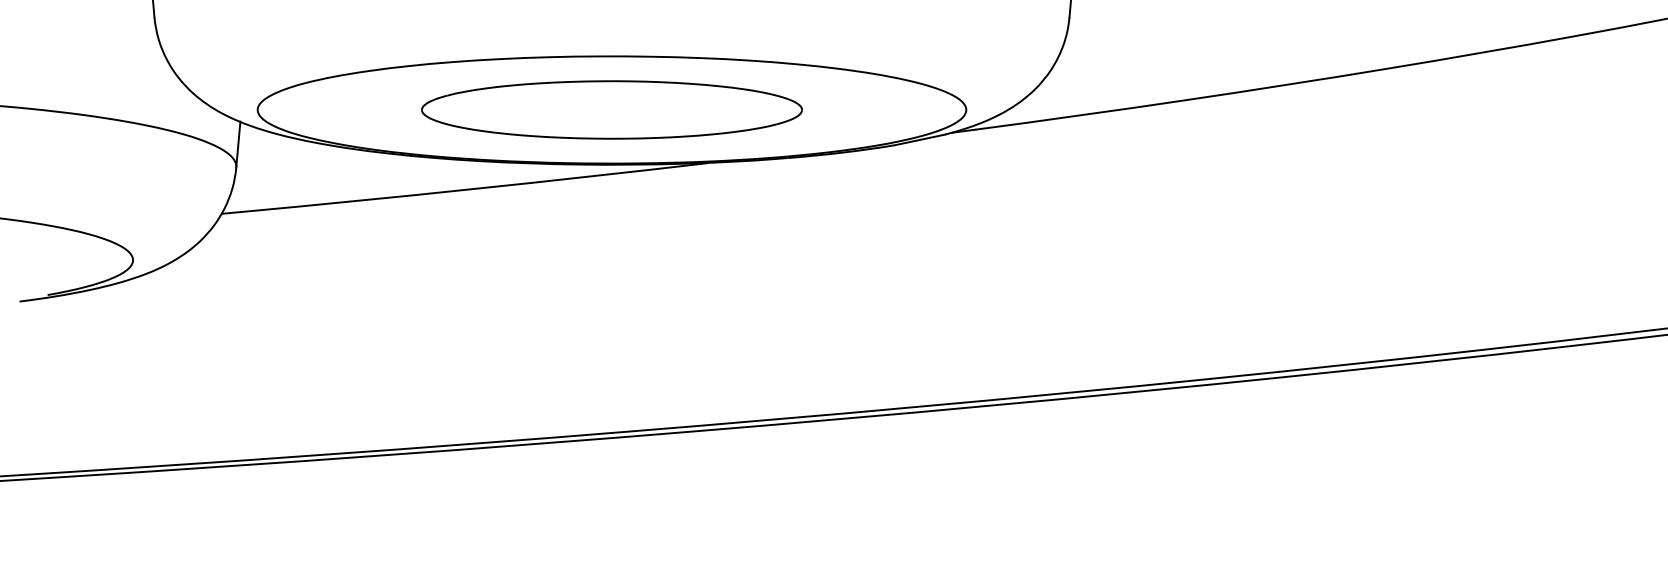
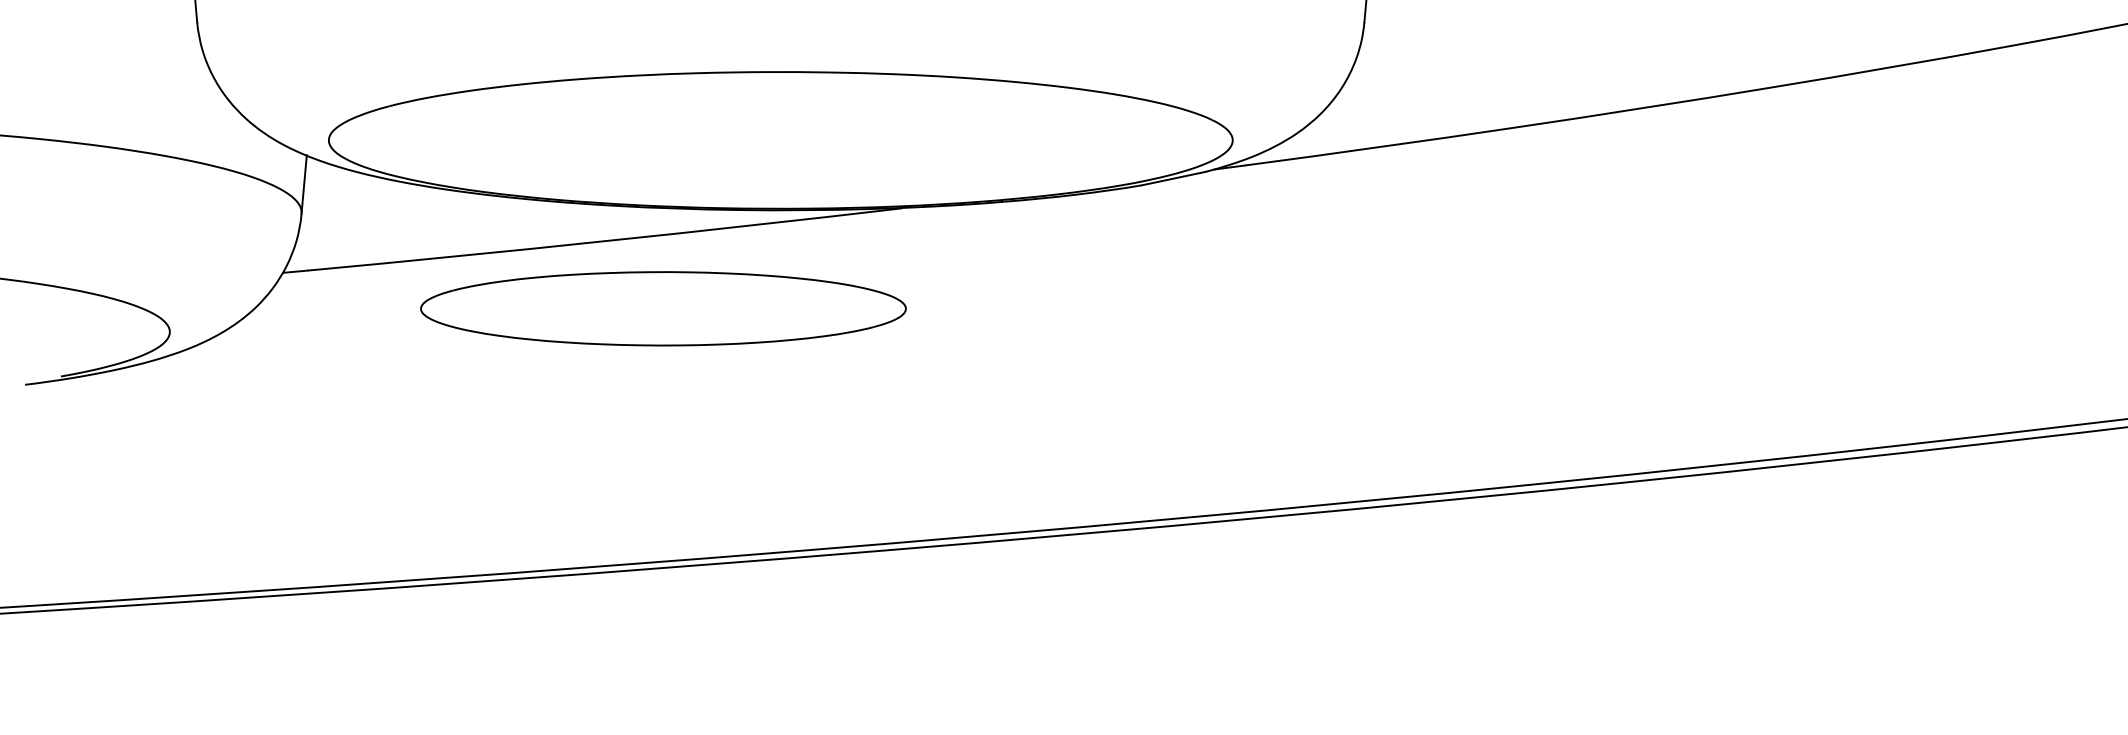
part: (611, 109) -> (662, 308), moved

